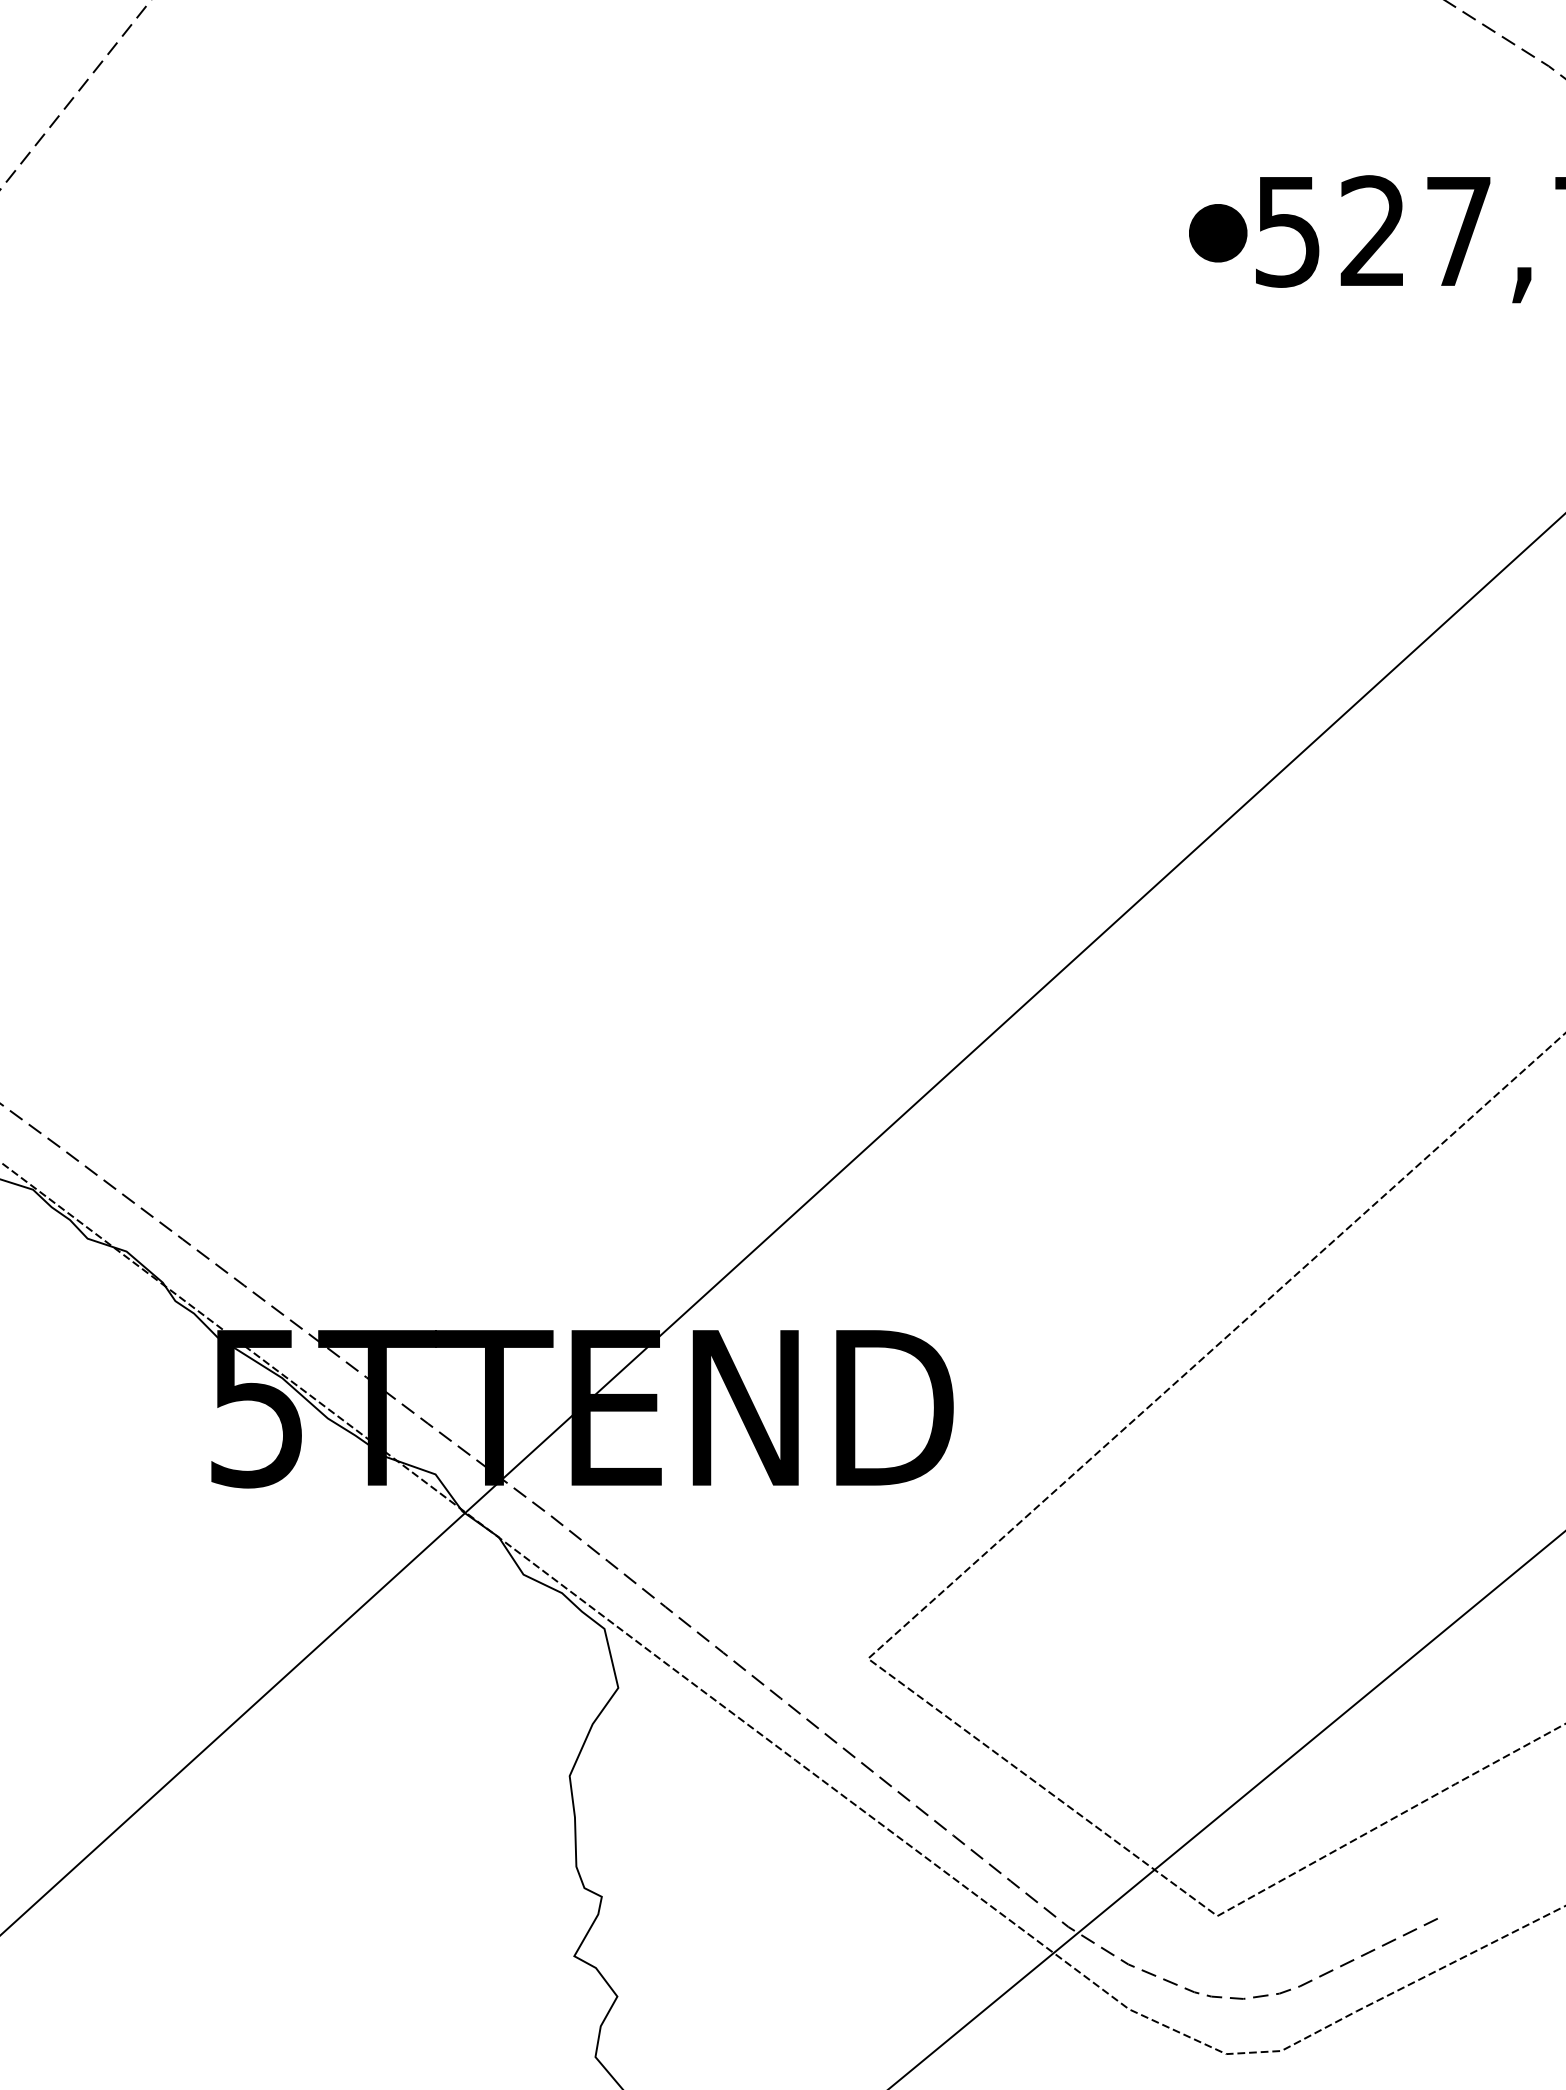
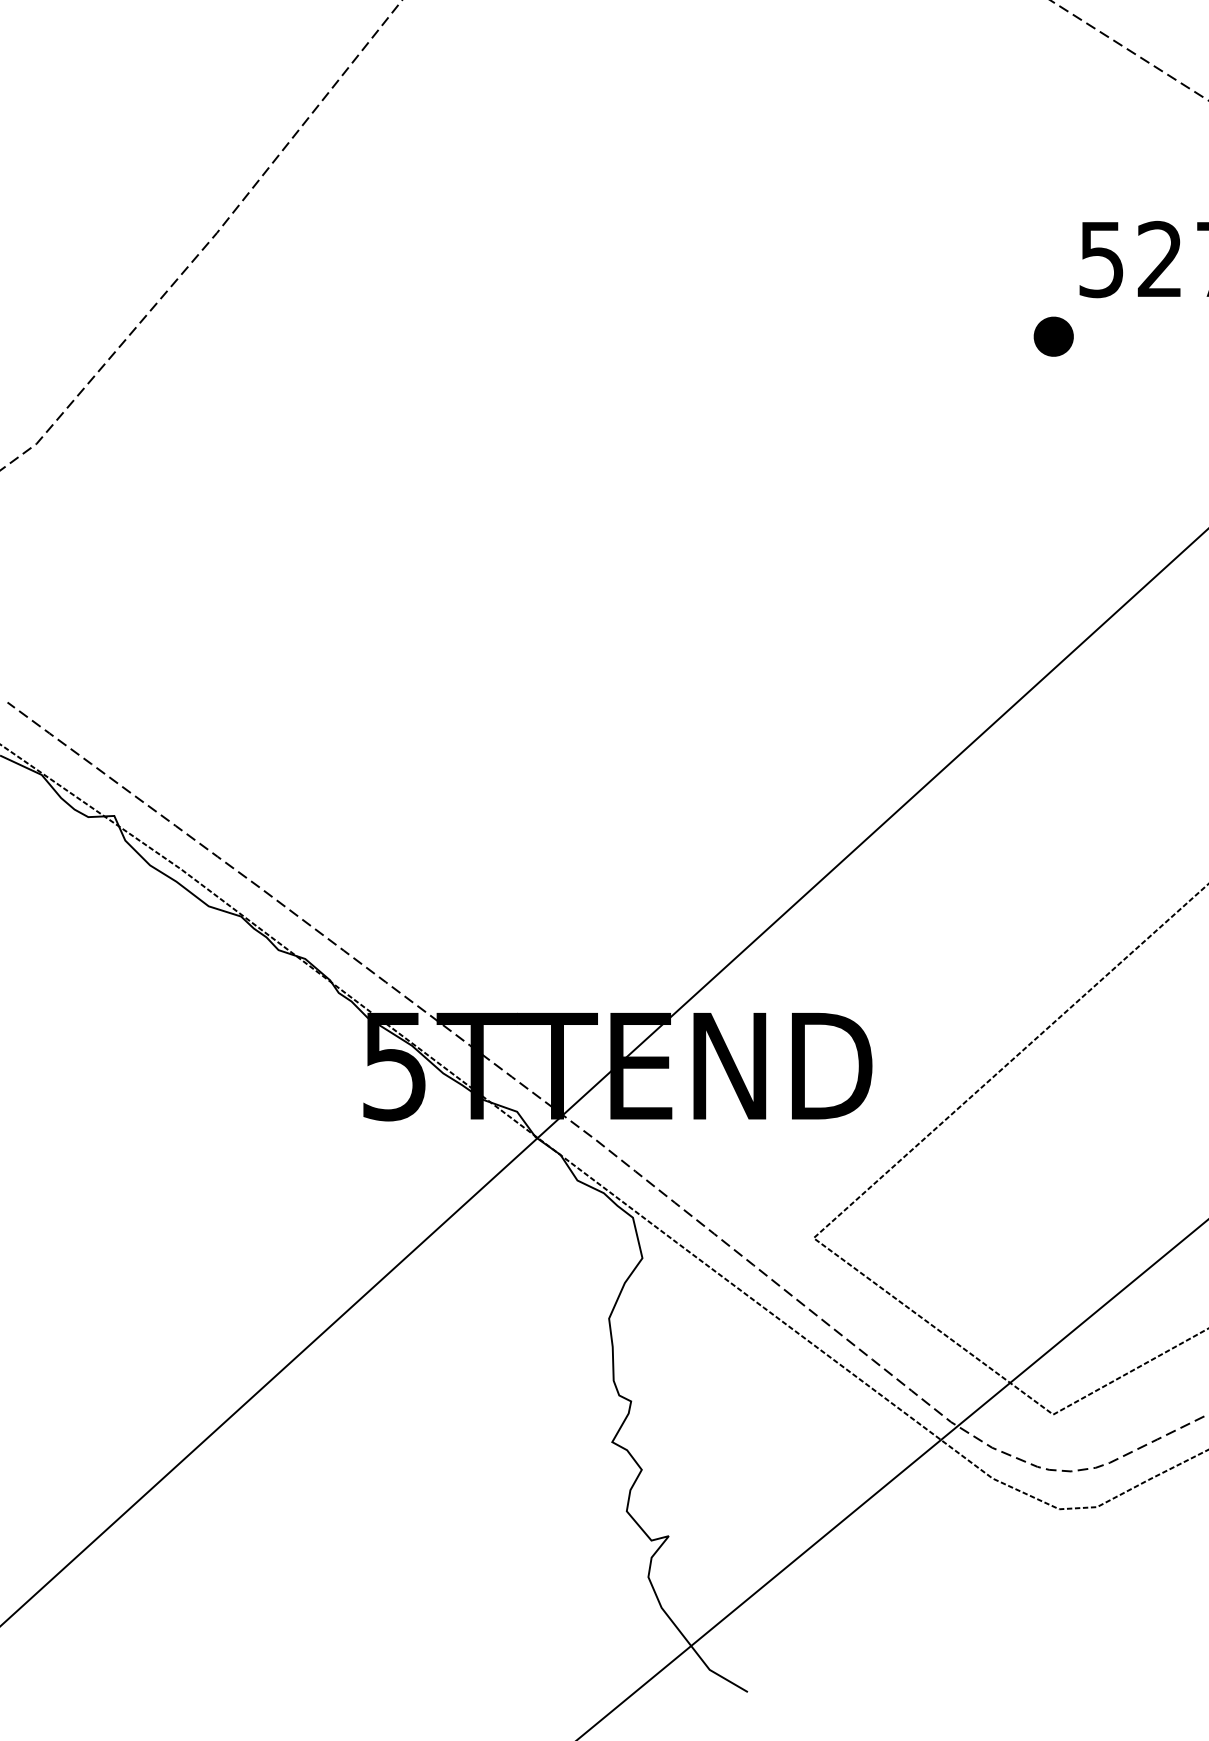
part: (1217, 232) -> (1053, 336), moved

